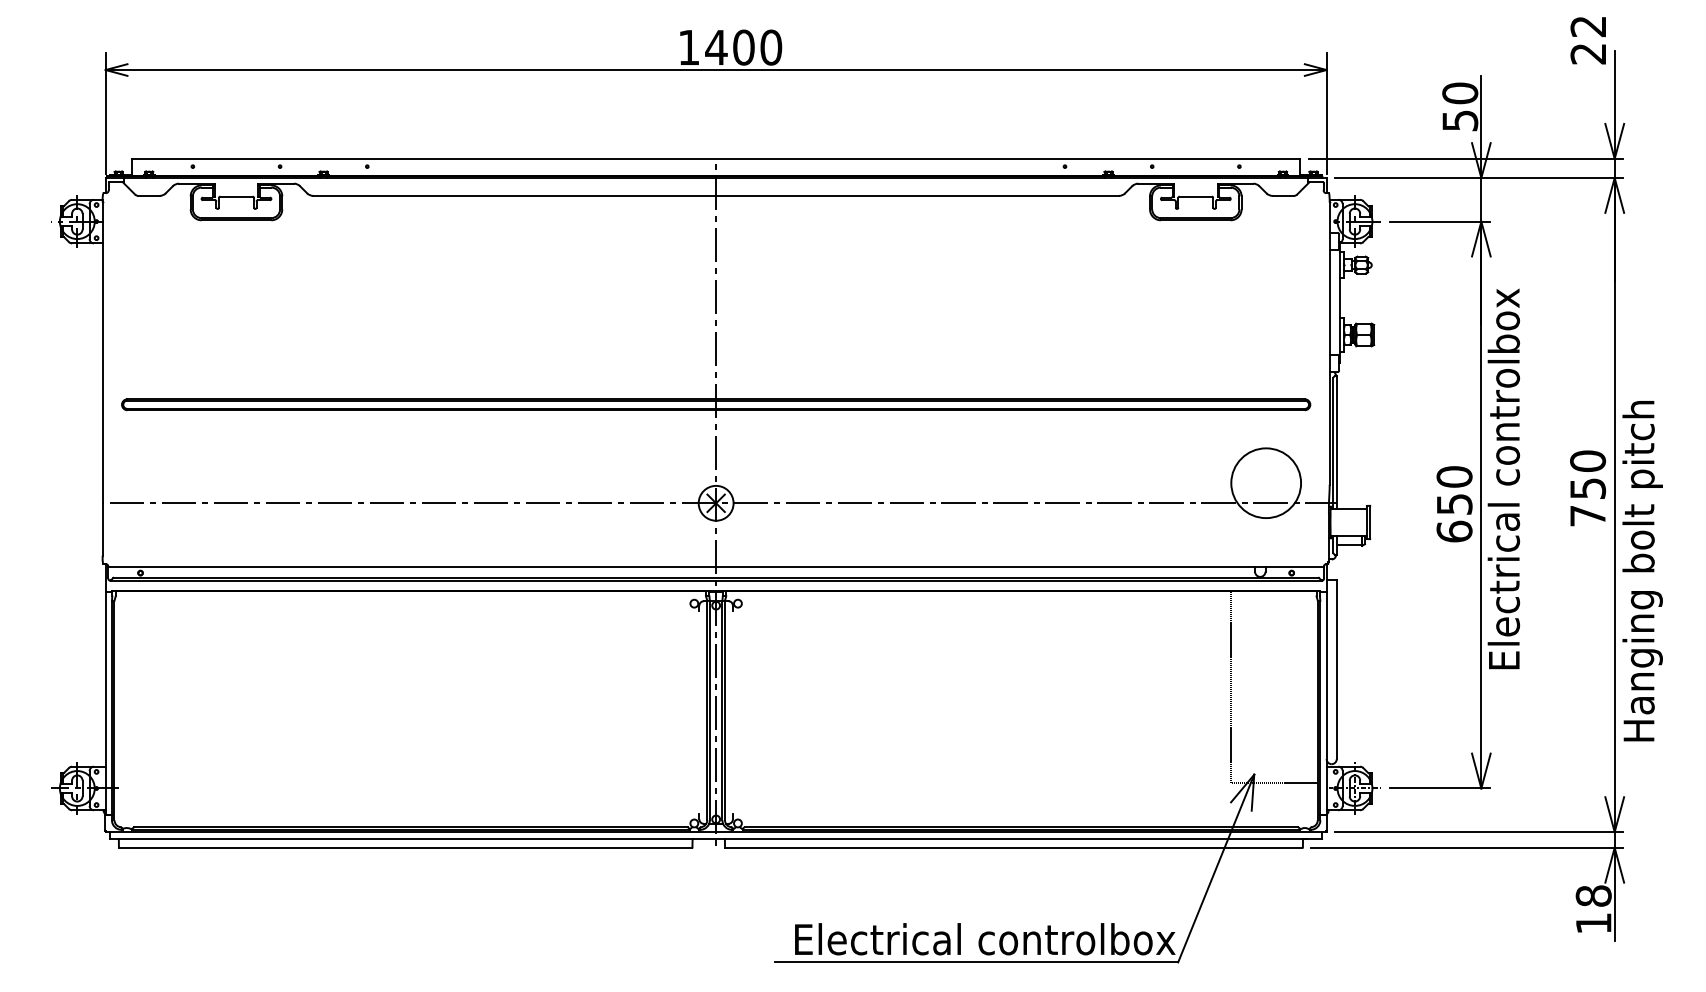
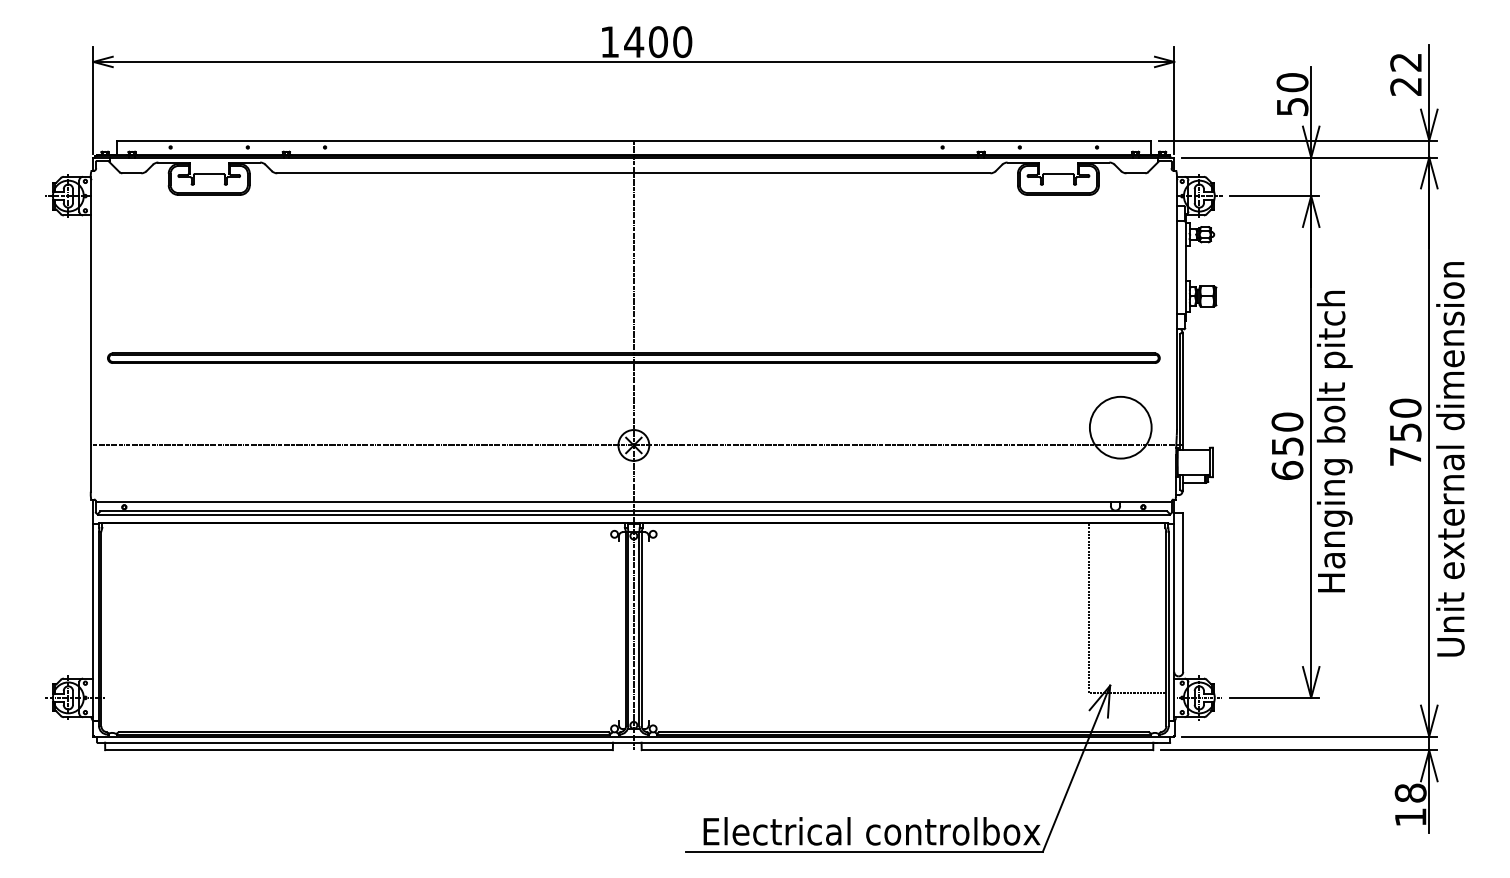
text: (1587, 40) -> (1405, 74), moved
text: (1507, 476) -> (1334, 421), Electrical controlbox -> Hanging bolt pitch
text: (1642, 518) -> (1453, 458), Hanging bolt pitch -> Unit external dimension

